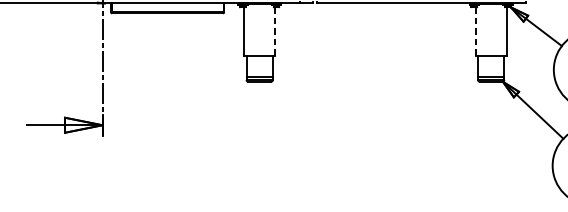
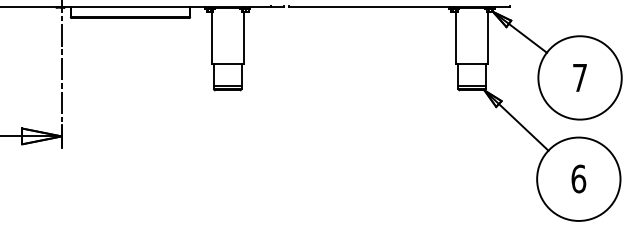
line: (274, 31) -> (243, 37), dashed -> solid
line: (476, 31) -> (456, 37), dashed -> solid

